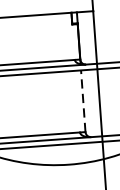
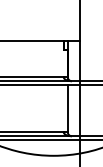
line: (82, 100) -> (67, 108), dashed -> solid

